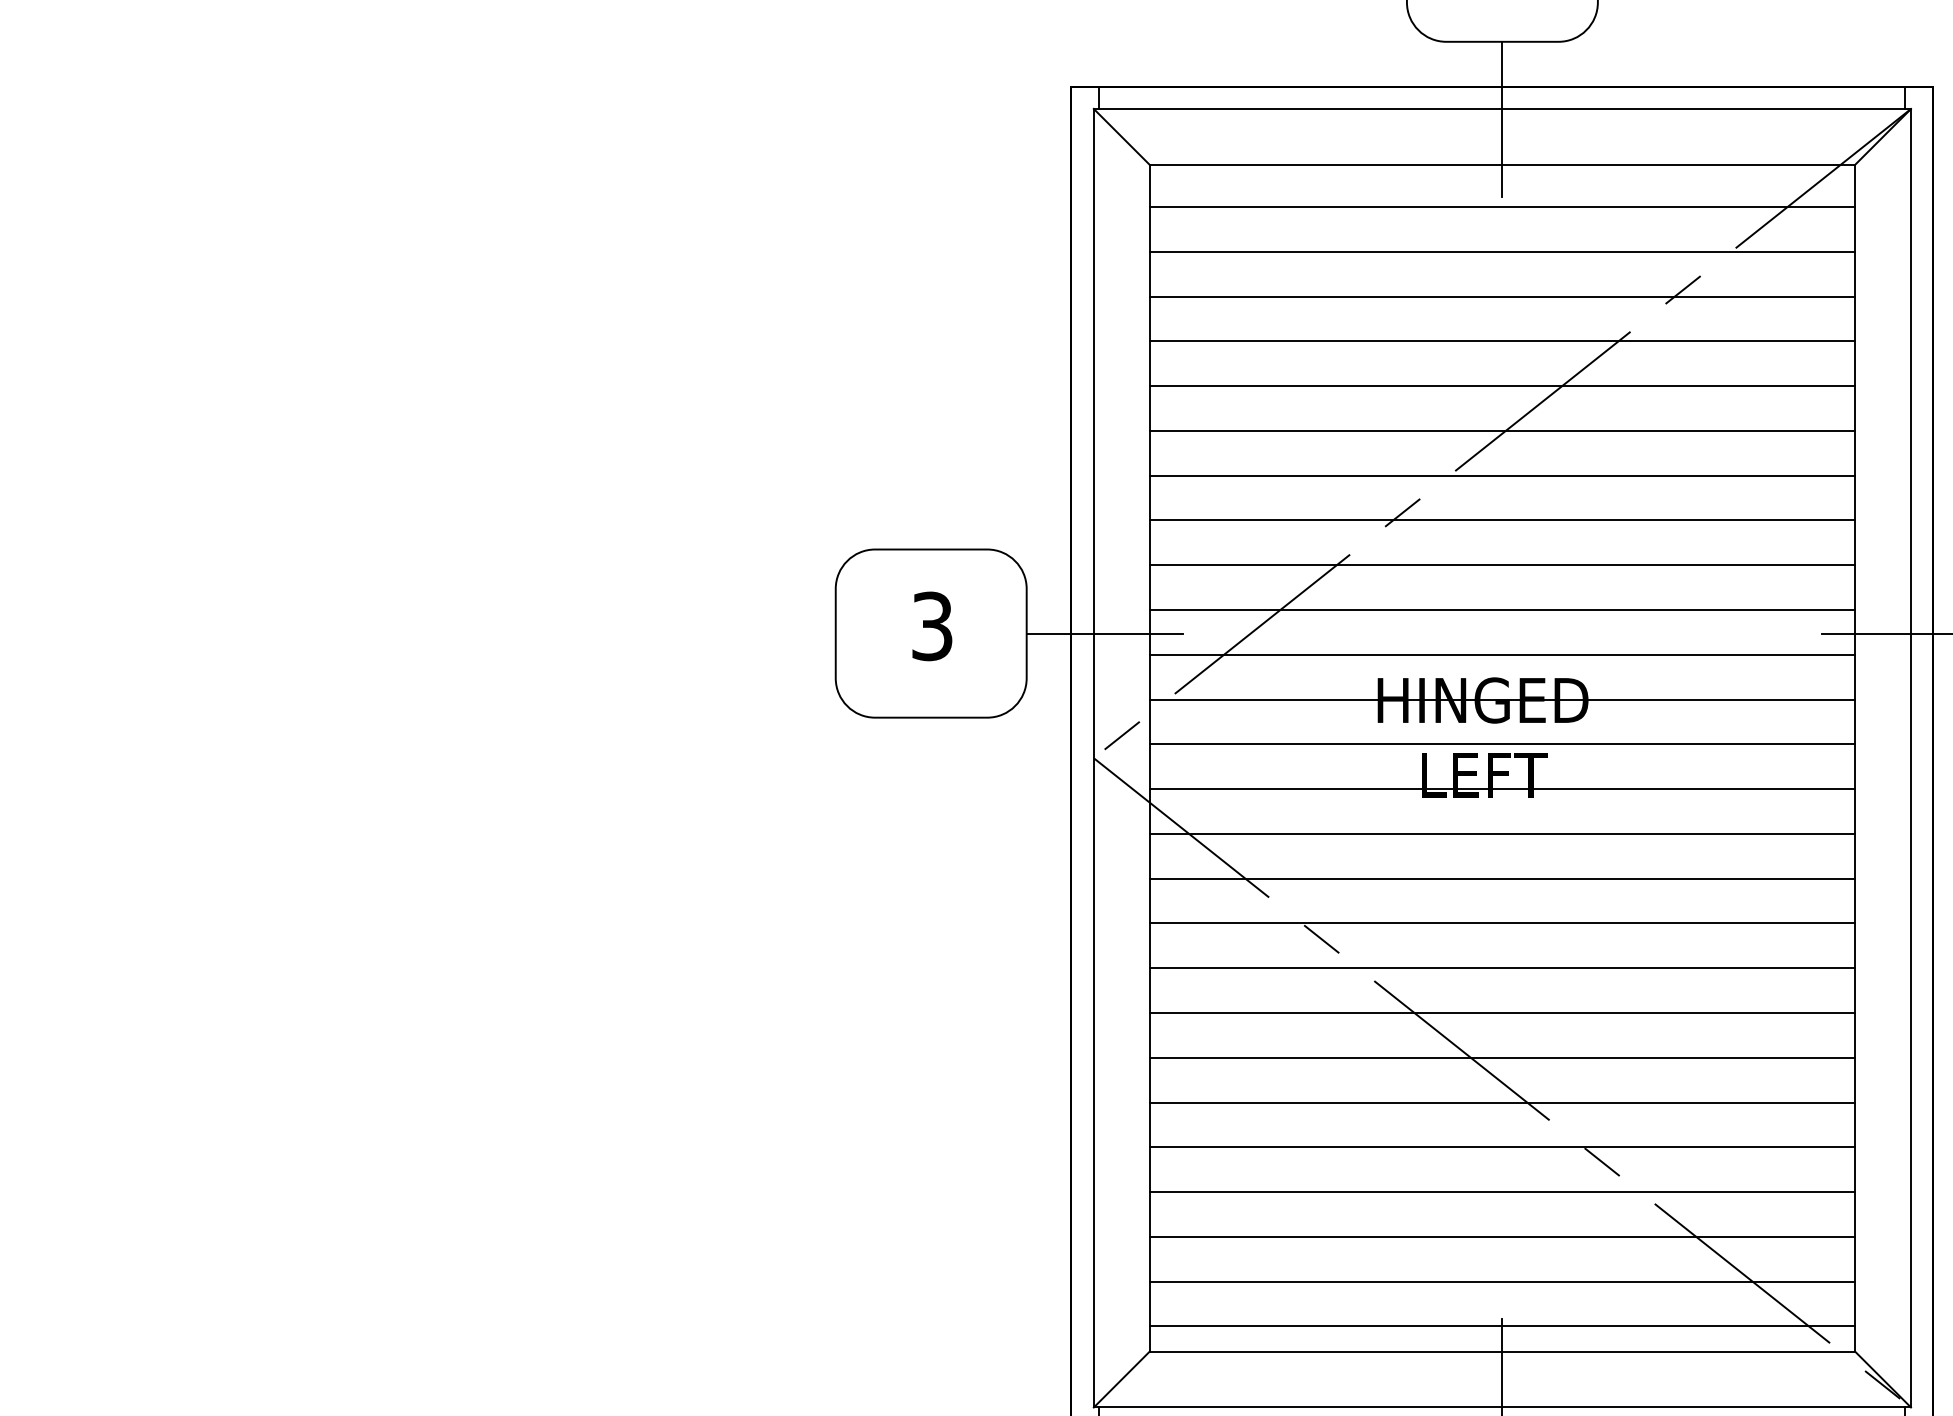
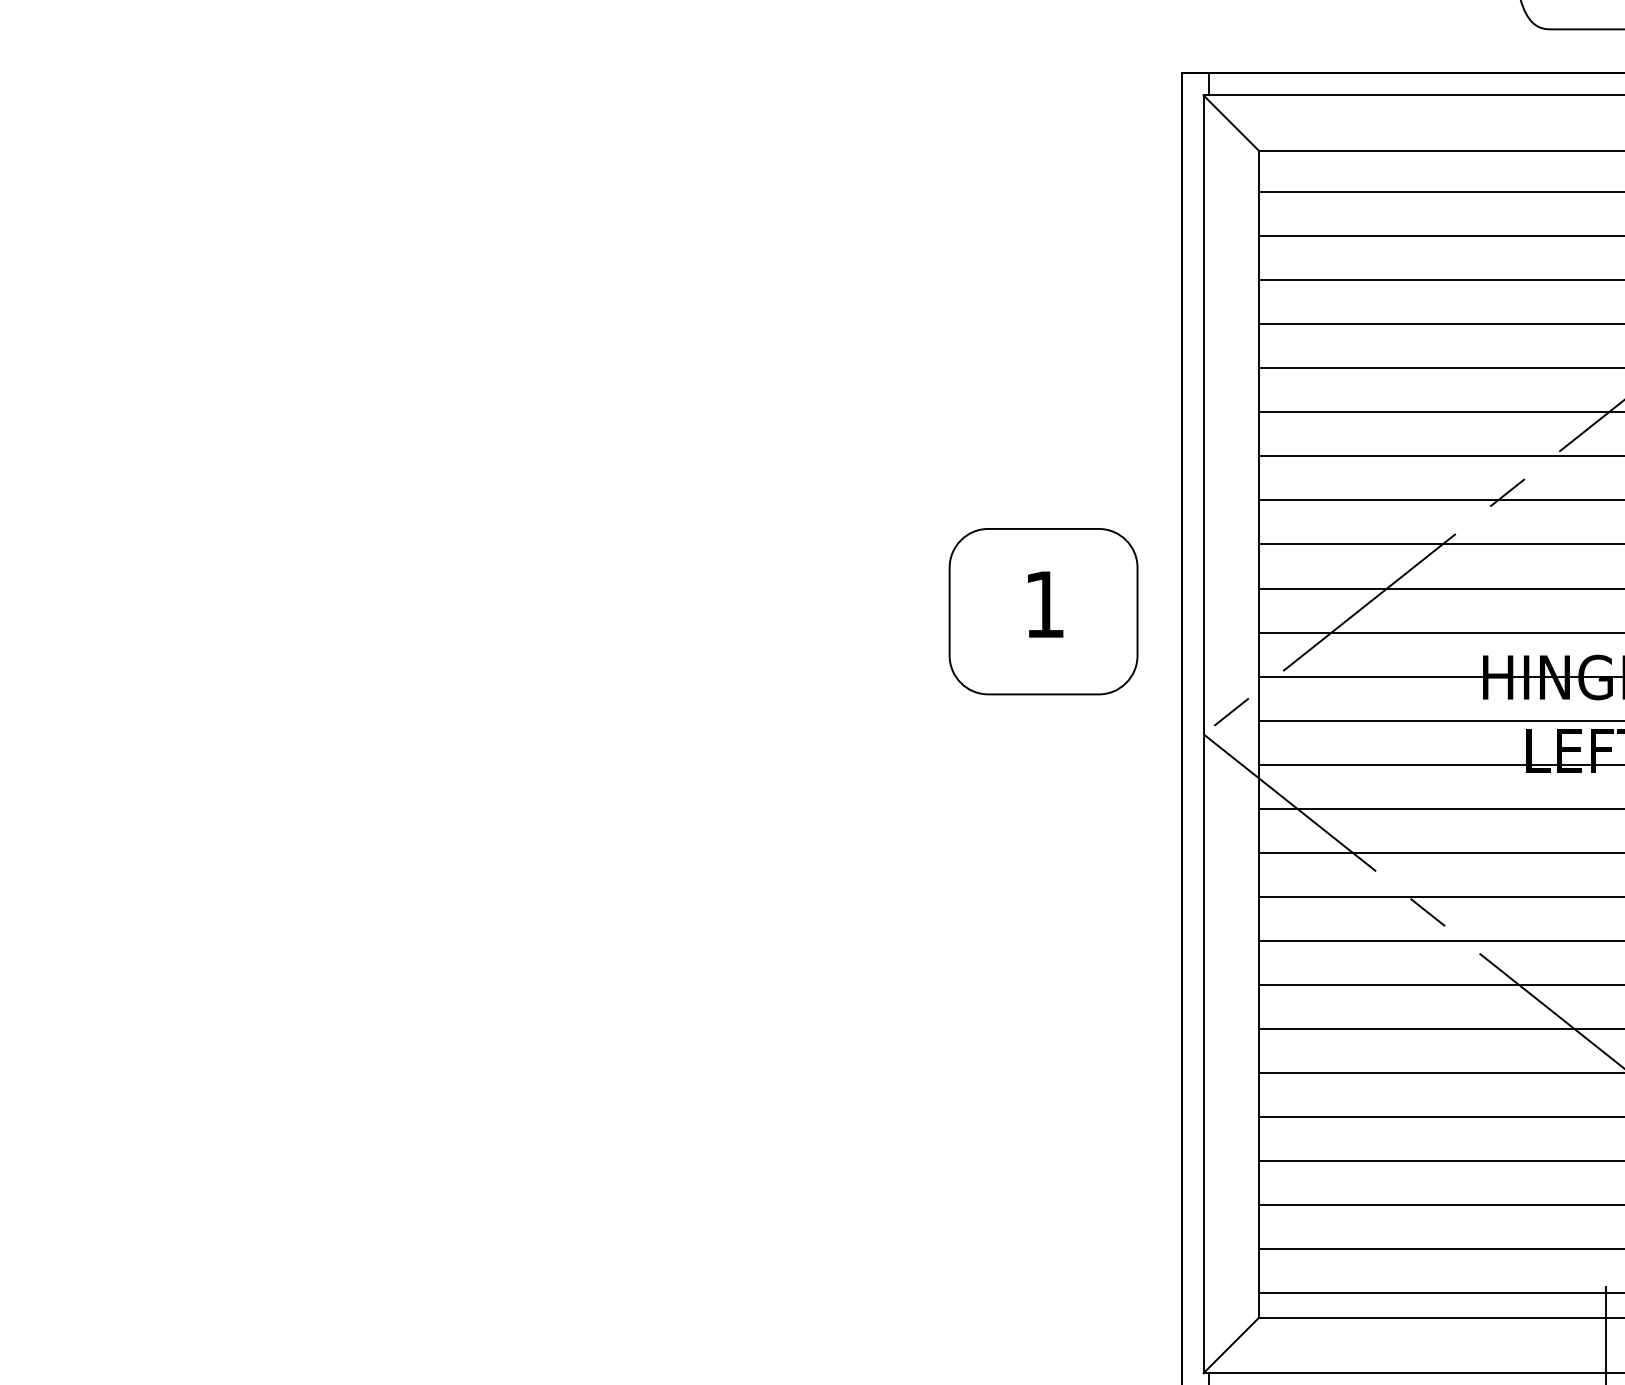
line: (1502, 119) -> (1605, 105), removed
text: (932, 626) -> (1044, 604), 3 -> 1
line: (1104, 633) -> (1214, 611), removed

